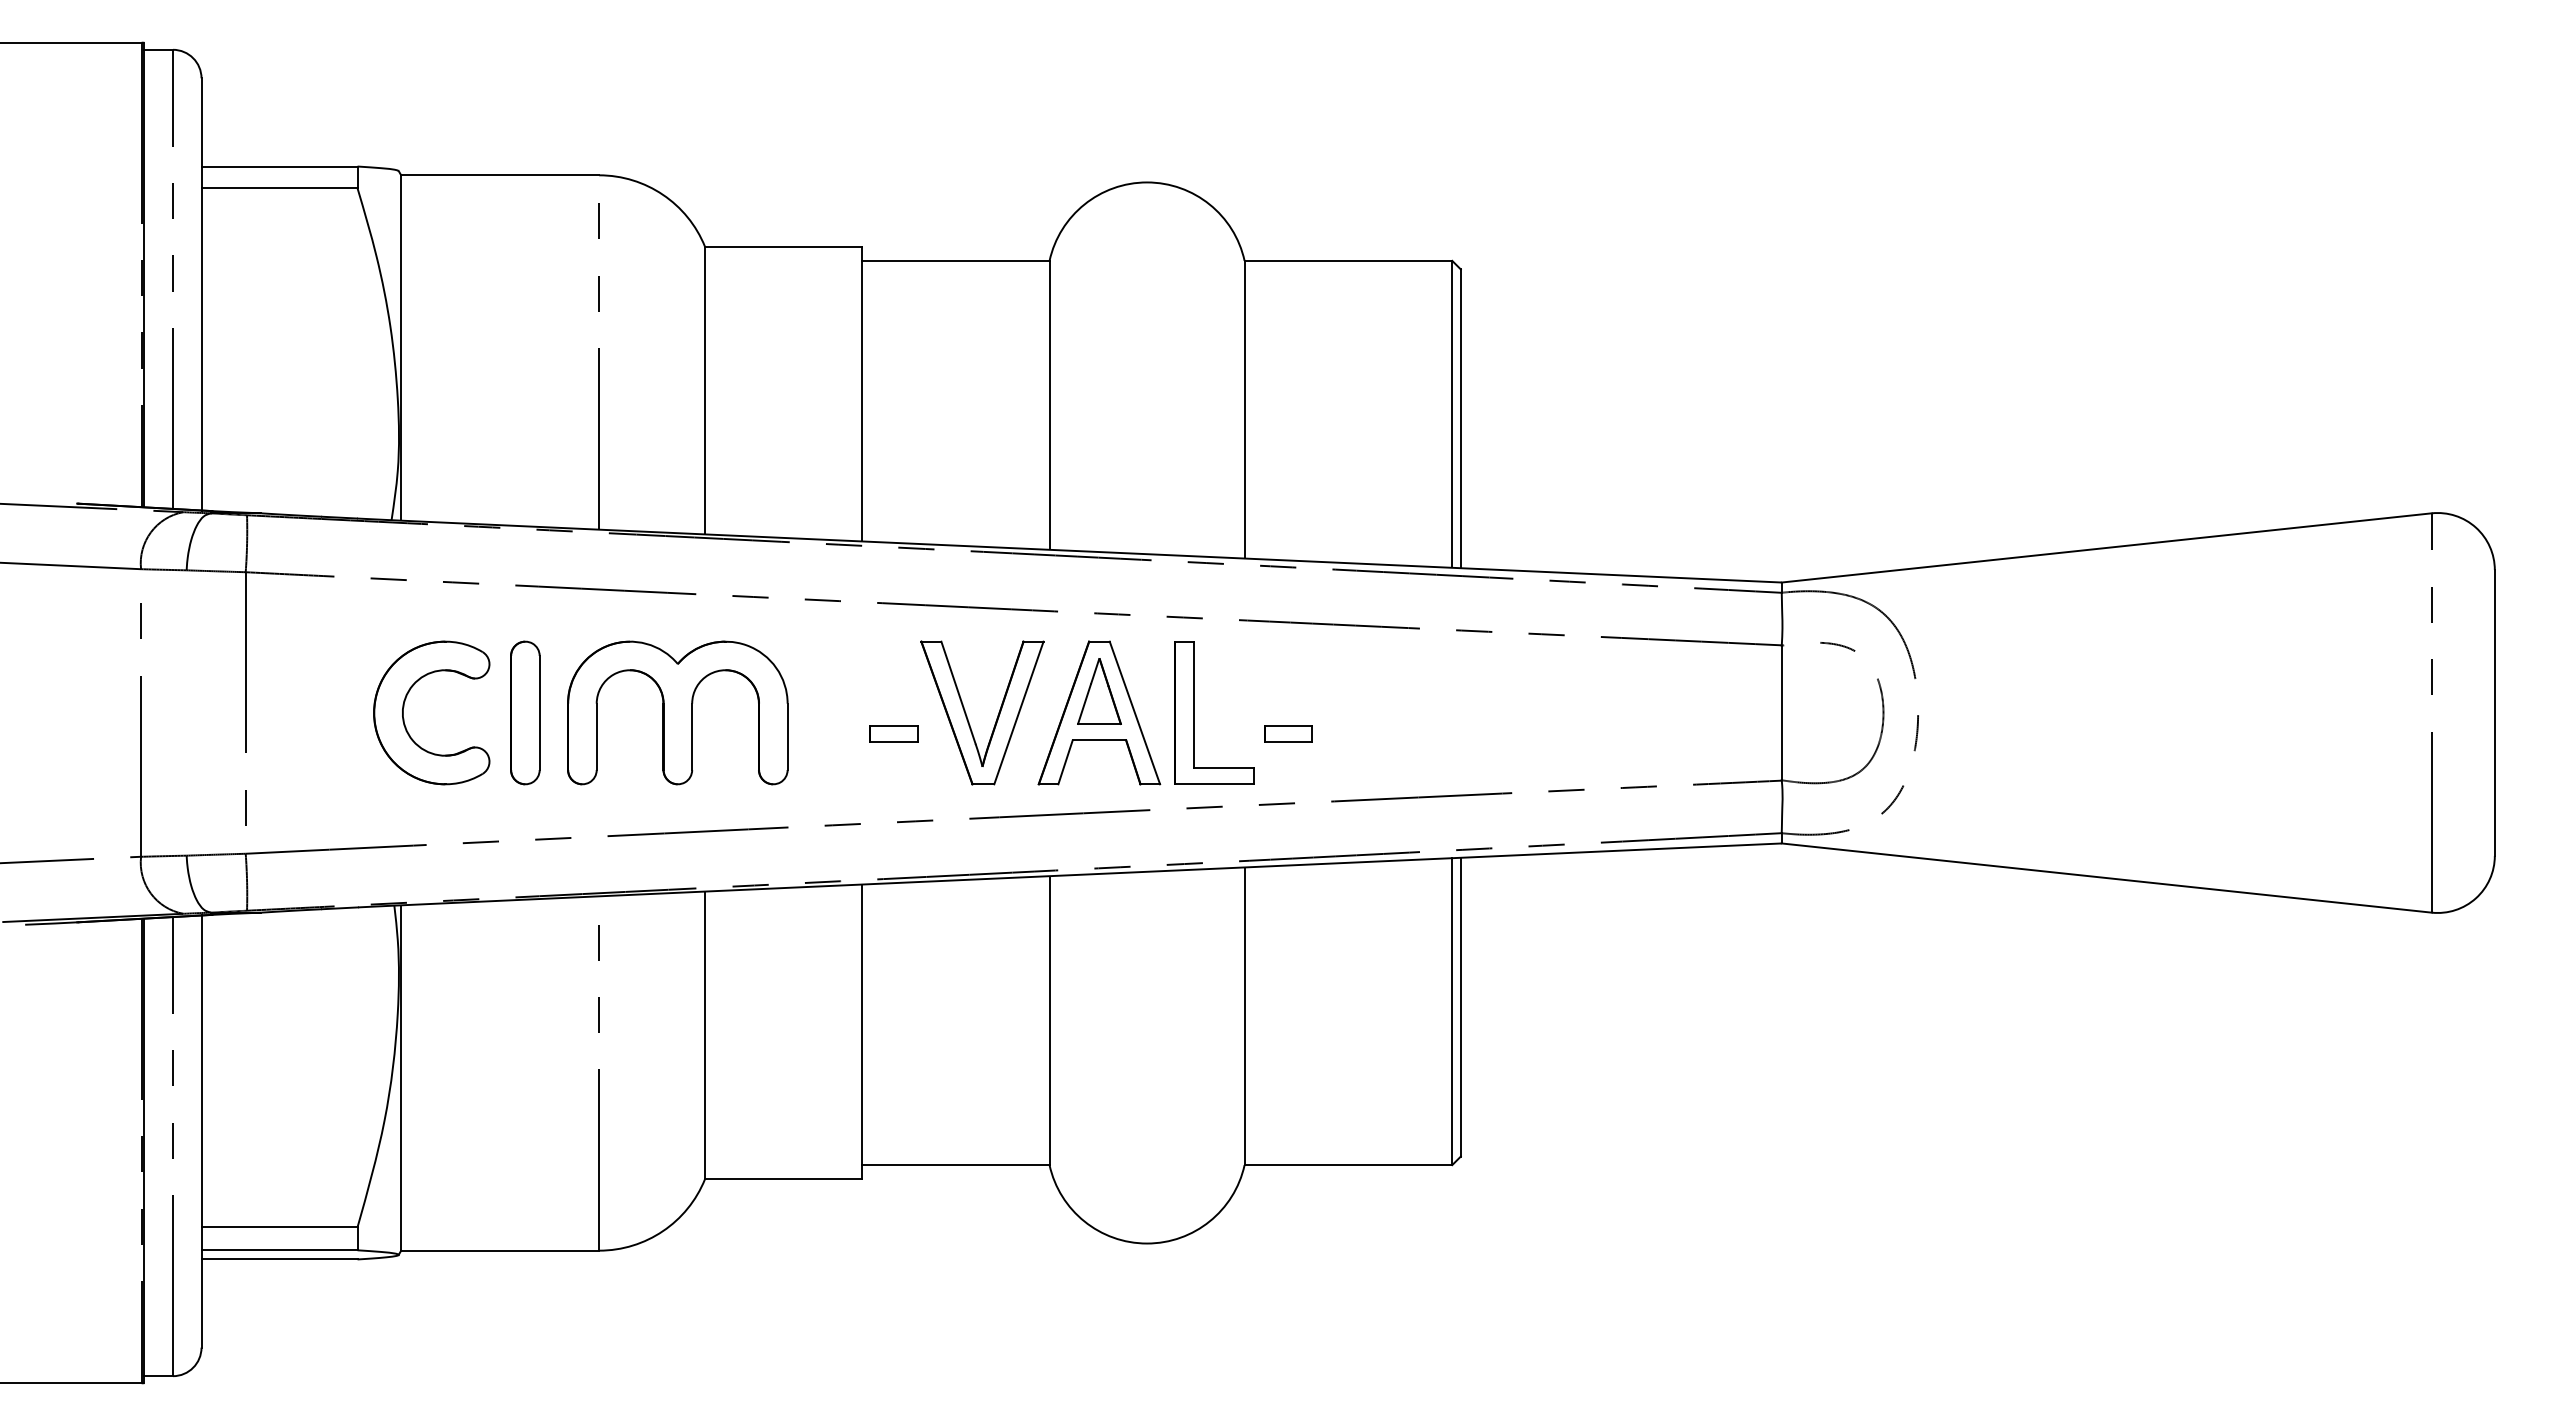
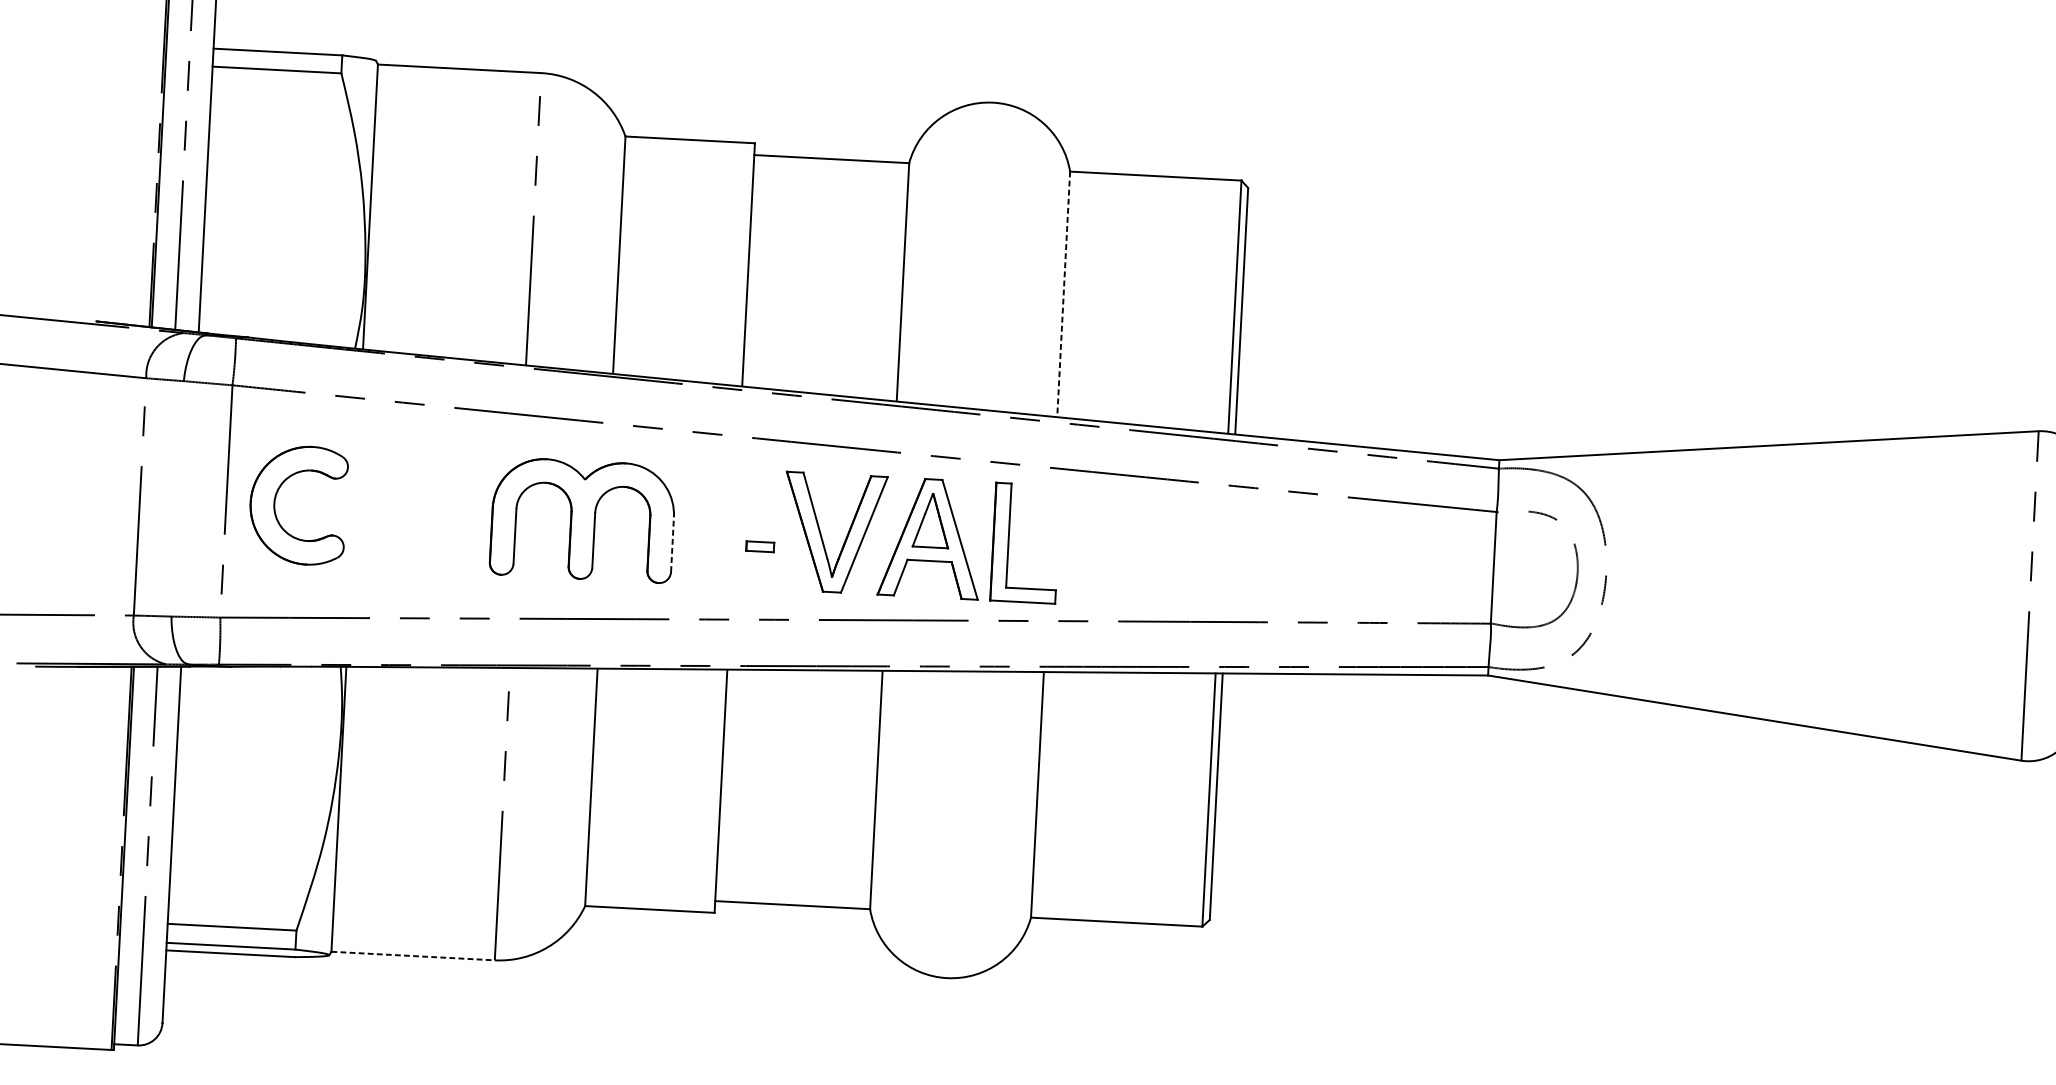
line: (1244, 409) -> (1063, 294), solid -> dashed
part: (404, 707) -> (275, 499), moved
part: (525, 712) -> (457, 513), removed
part: (893, 733) -> (759, 546), size x0.7
part: (1288, 733) -> (1085, 563), removed
line: (787, 736) -> (672, 544), solid -> dashed
line: (500, 1250) -> (413, 955), solid -> dashed

